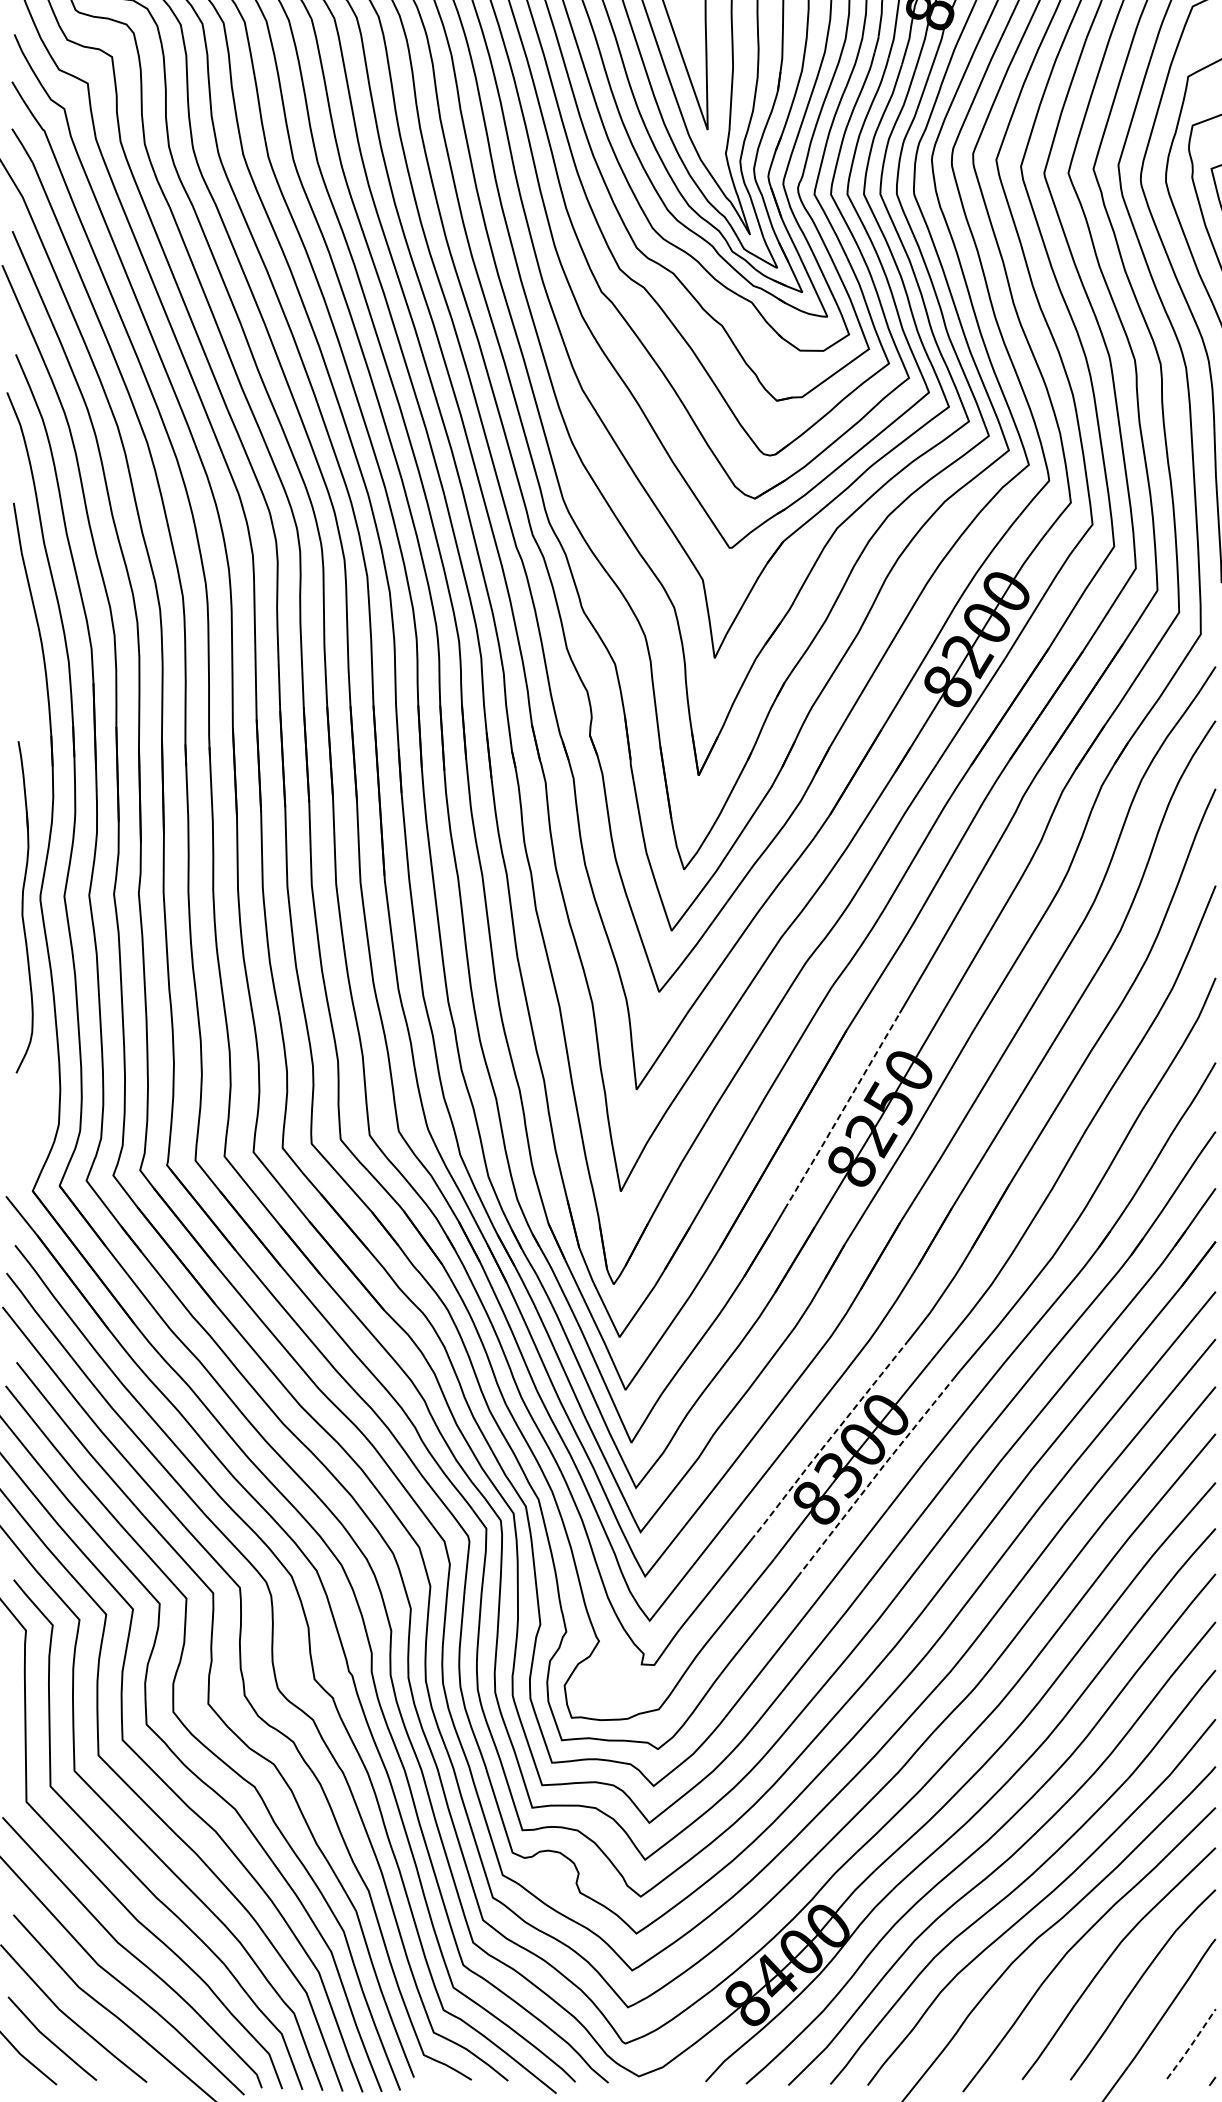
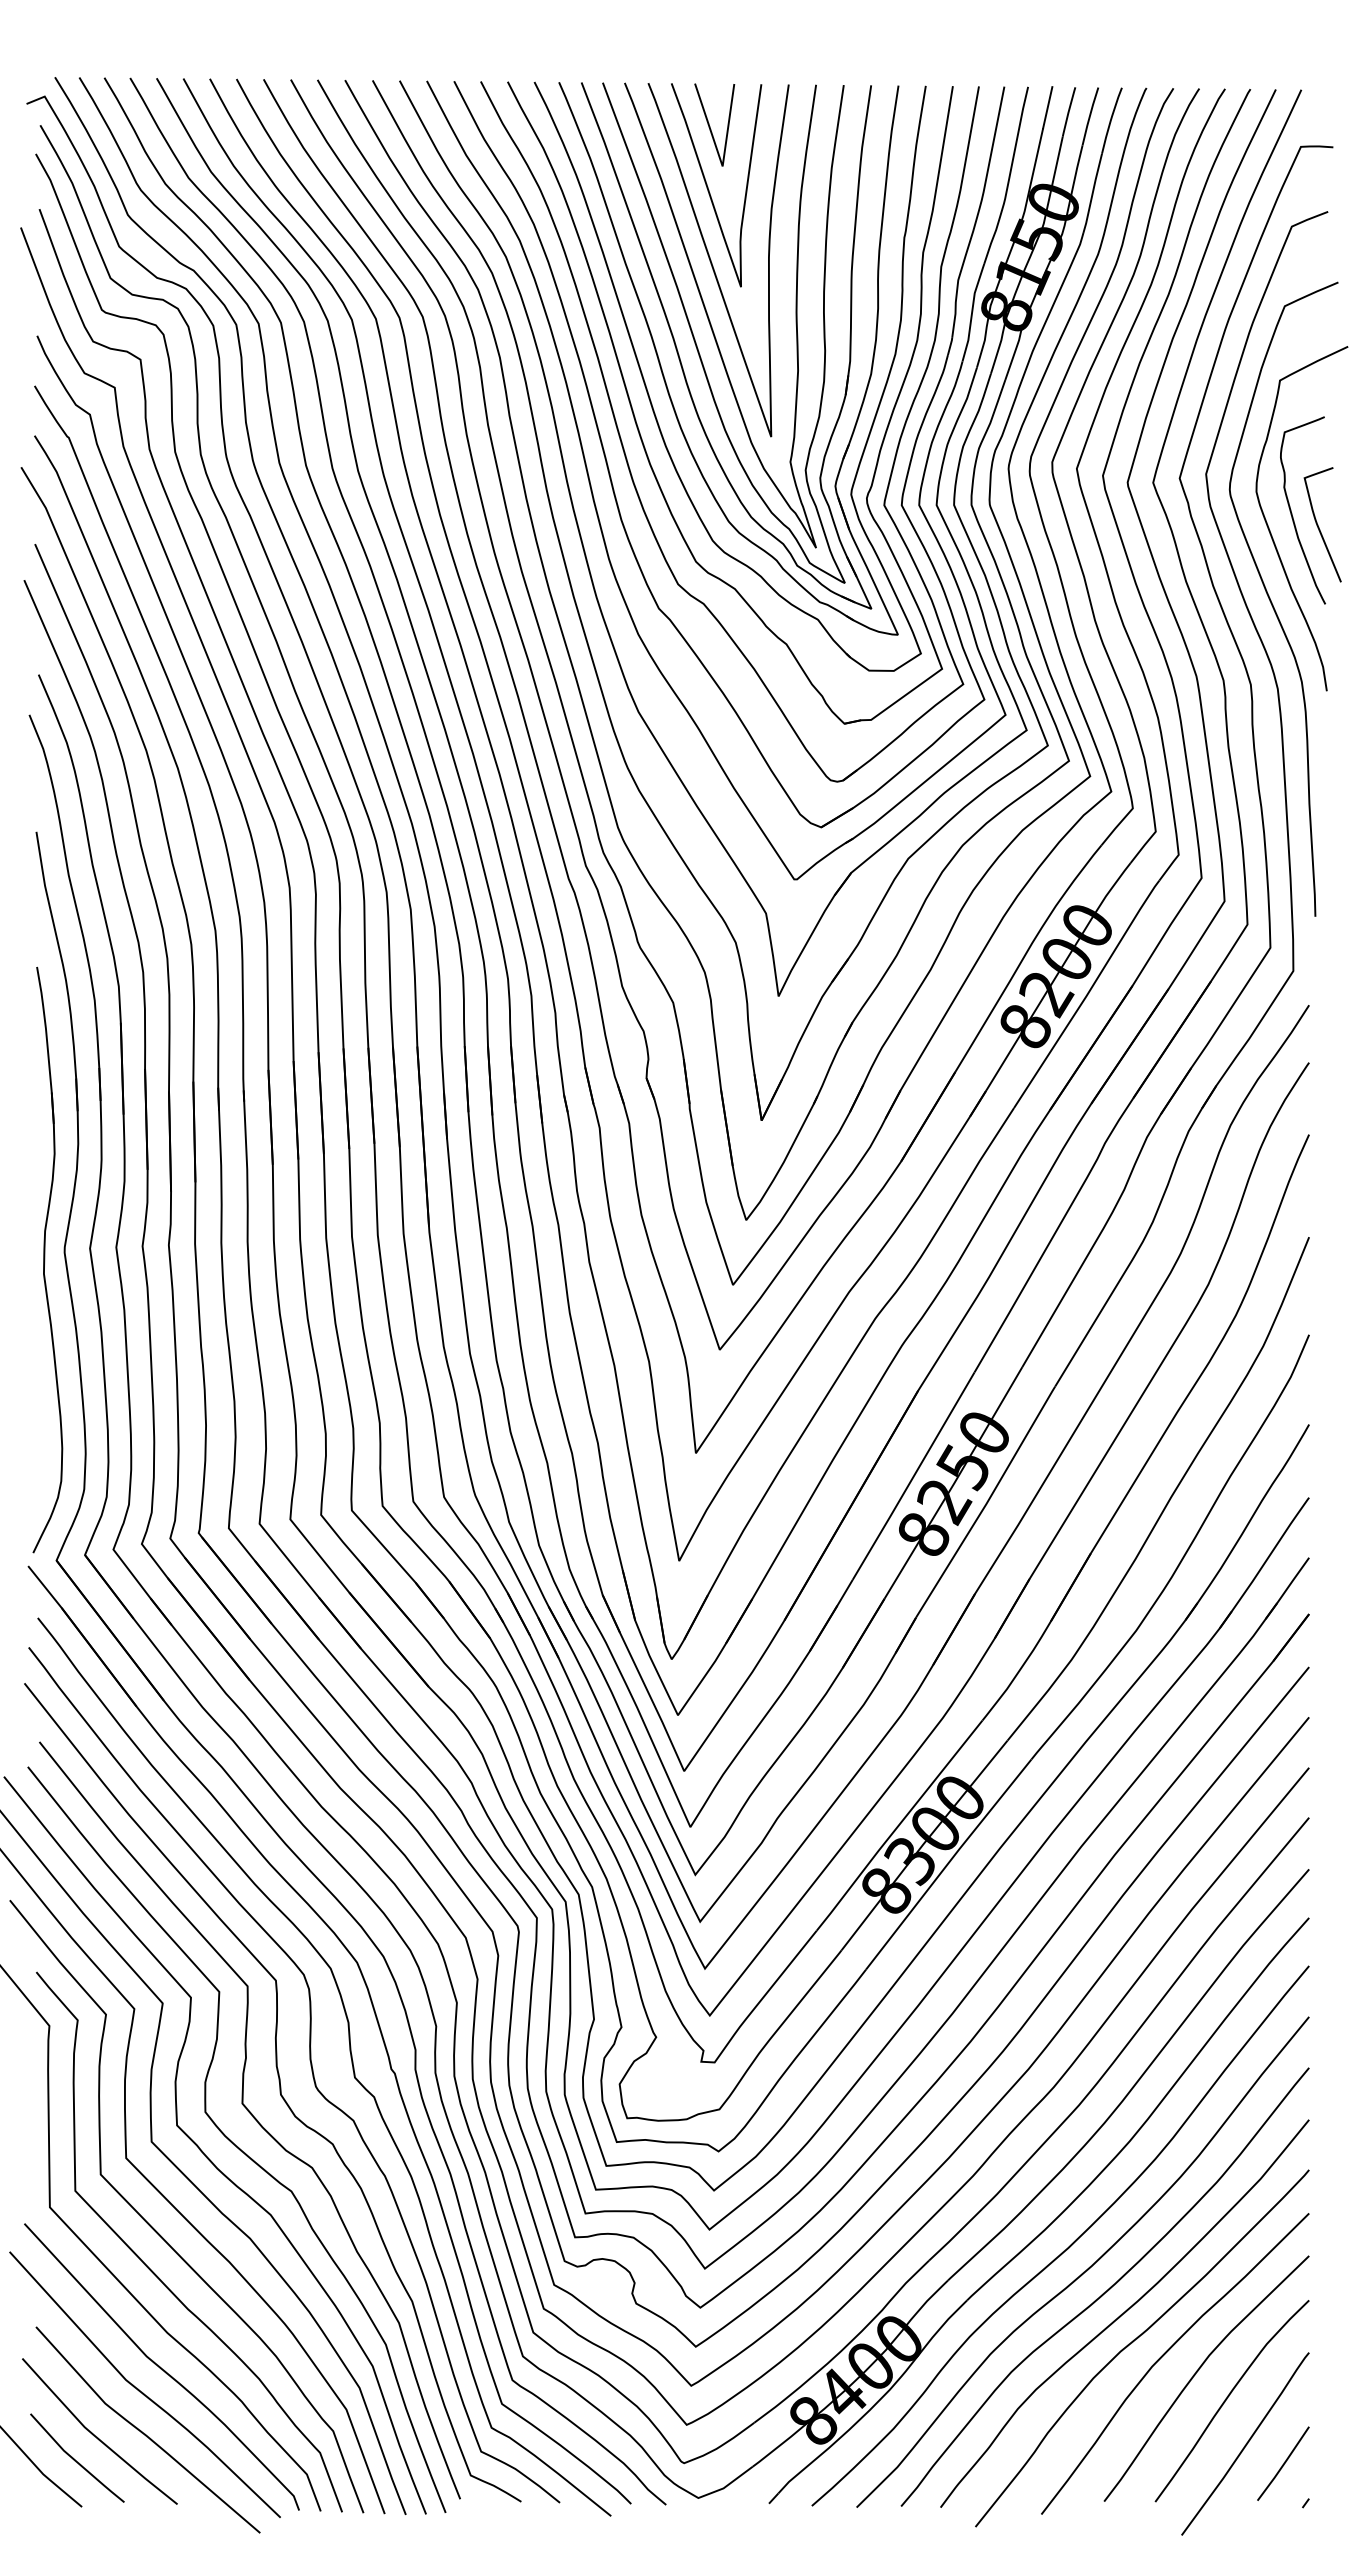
part: (24, 906) -> (47, 1259), size x1.67
line: (842, 1111) -> (913, 1476), dashed -> solid
line: (827, 1441) -> (898, 1825), dashed -> solid
line: (875, 1477) -> (948, 1863), dashed -> solid
line: (1192, 2044) -> (1284, 2464), dashed -> solid

